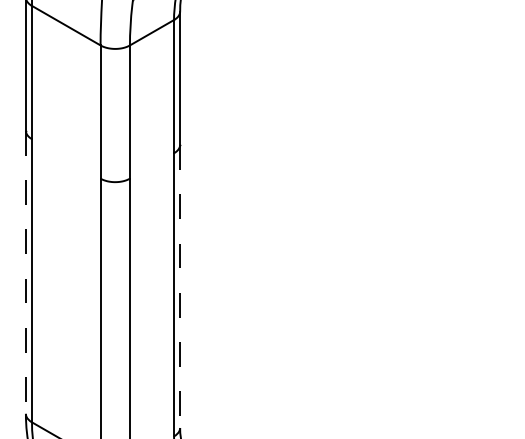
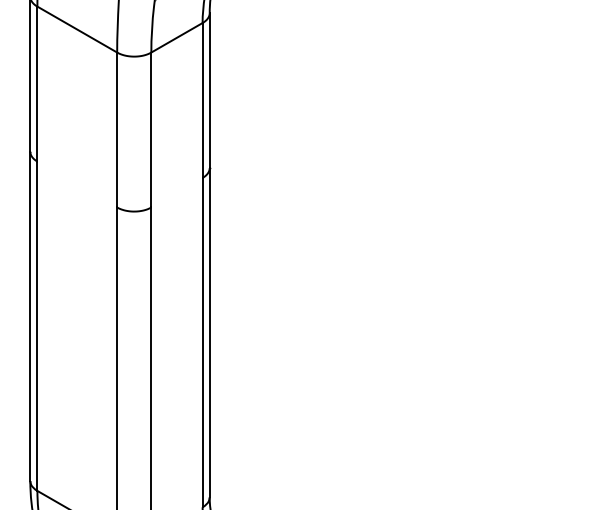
line: (26, 272) -> (30, 316), dashed -> solid
line: (179, 286) -> (209, 332), dashed -> solid

